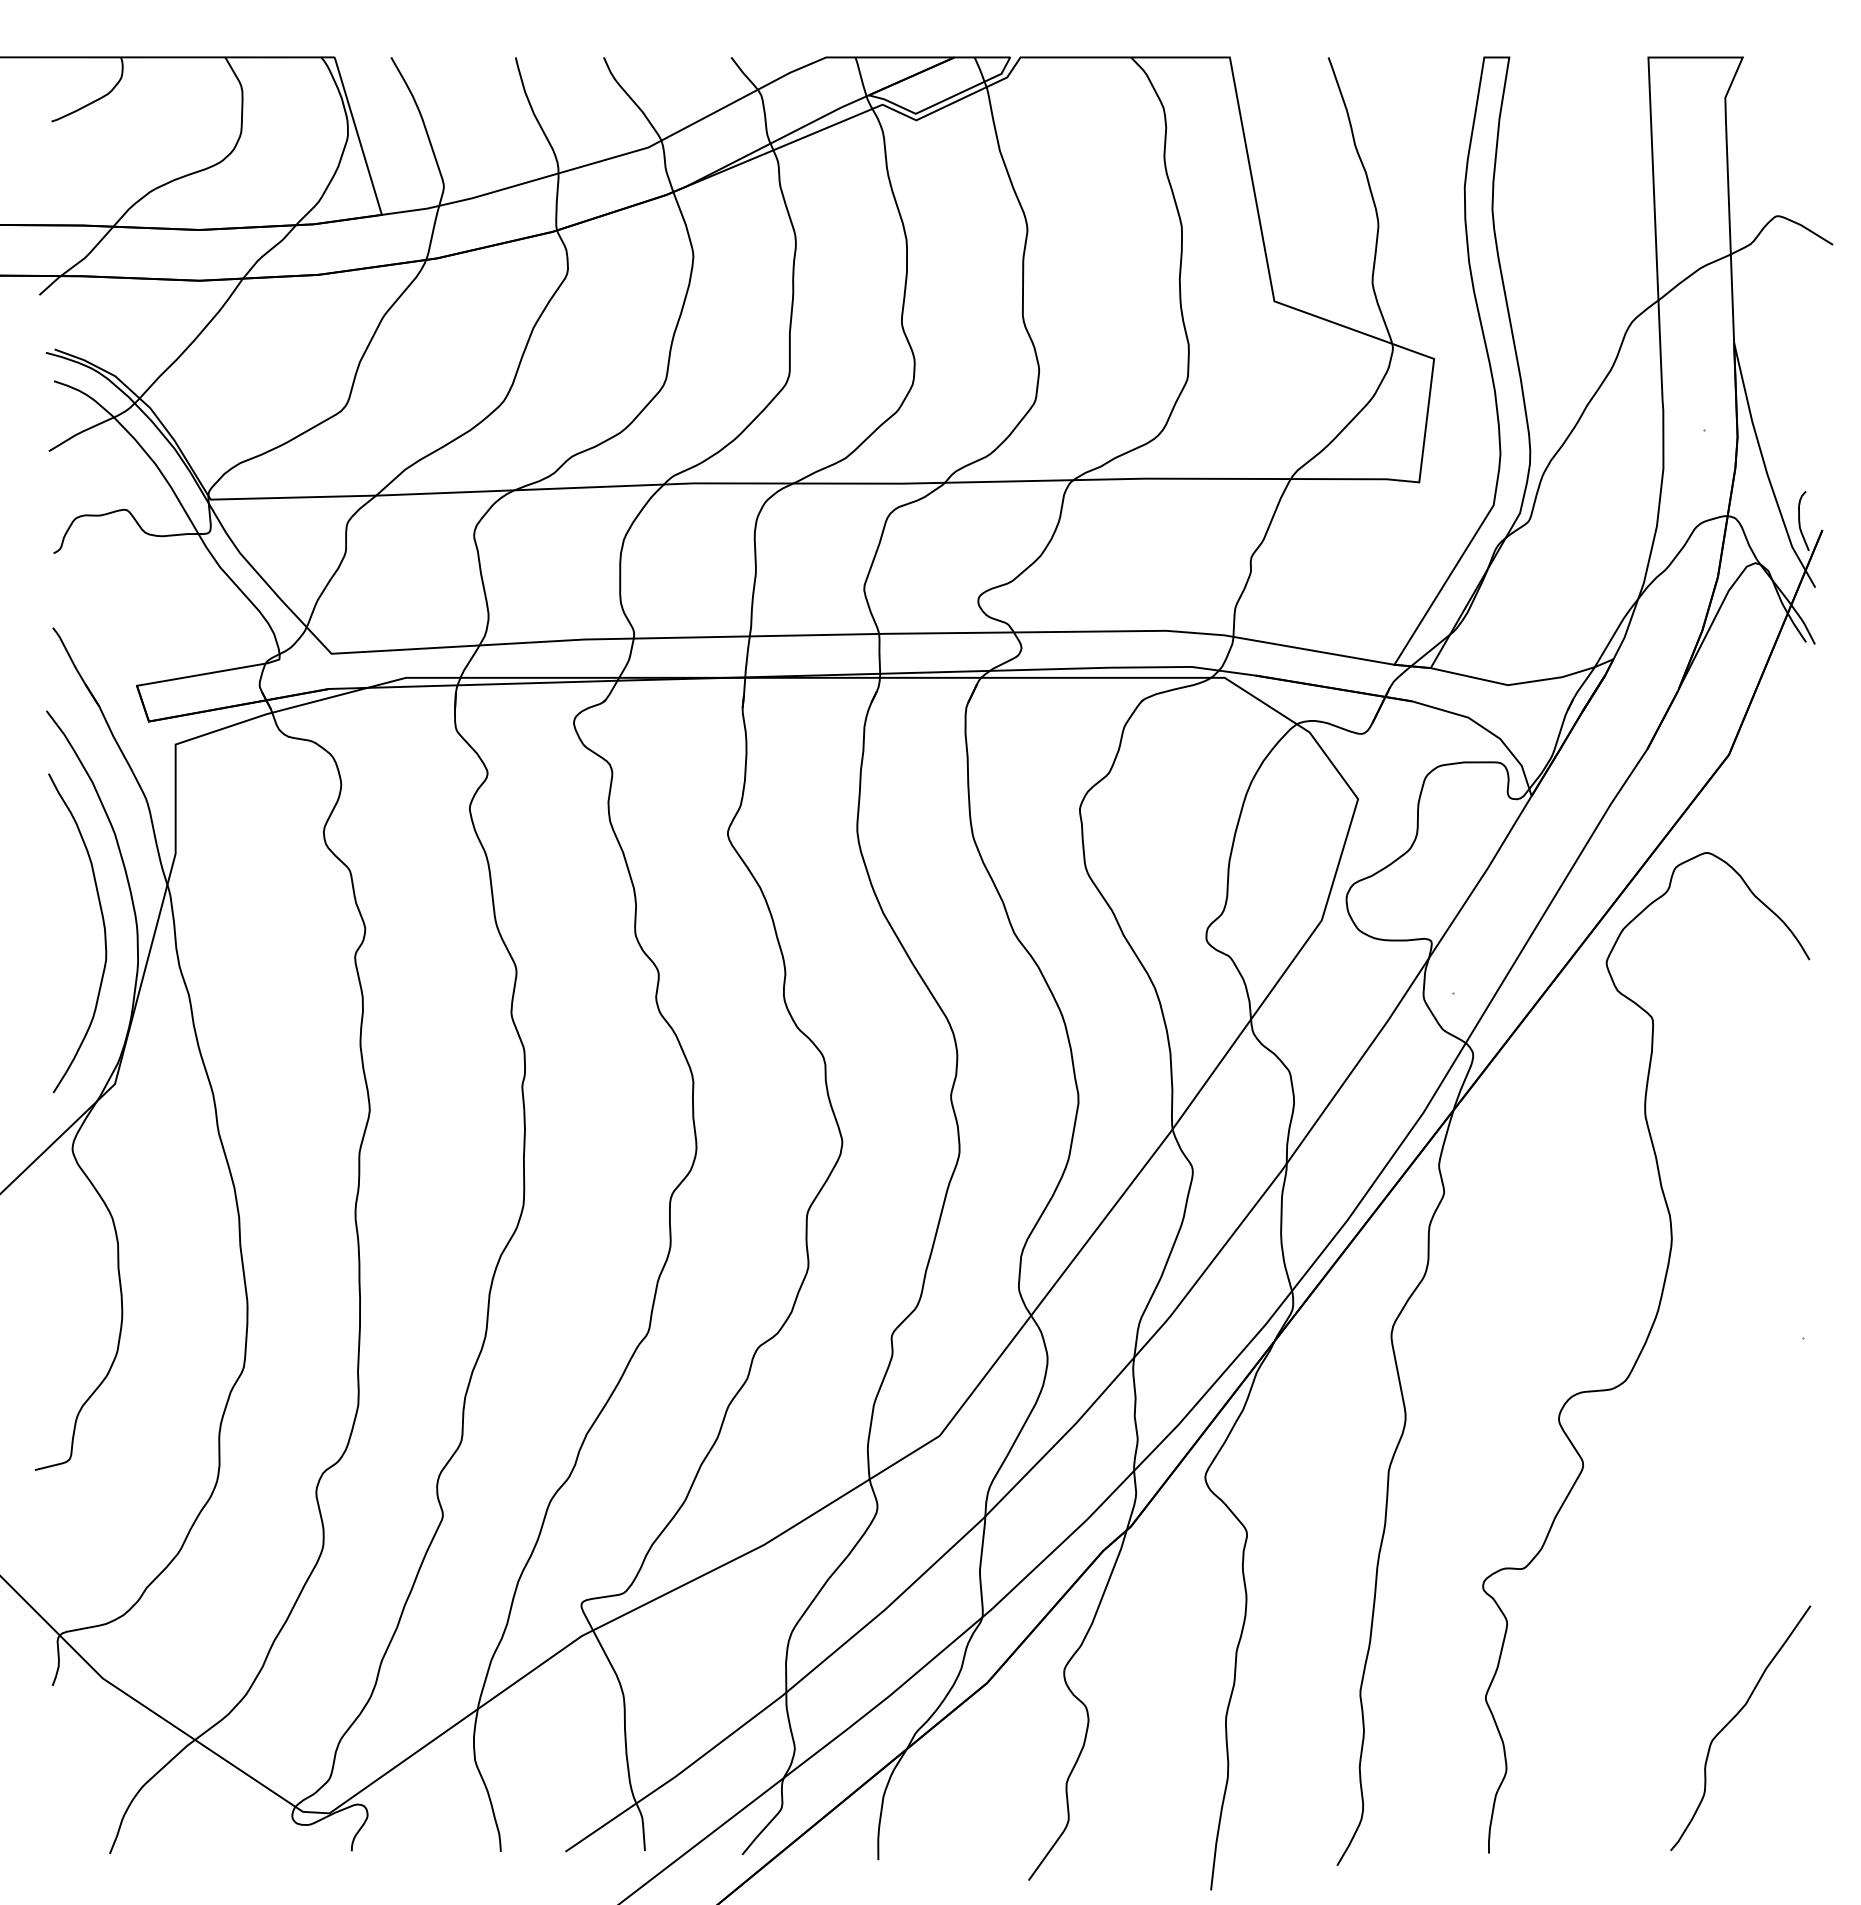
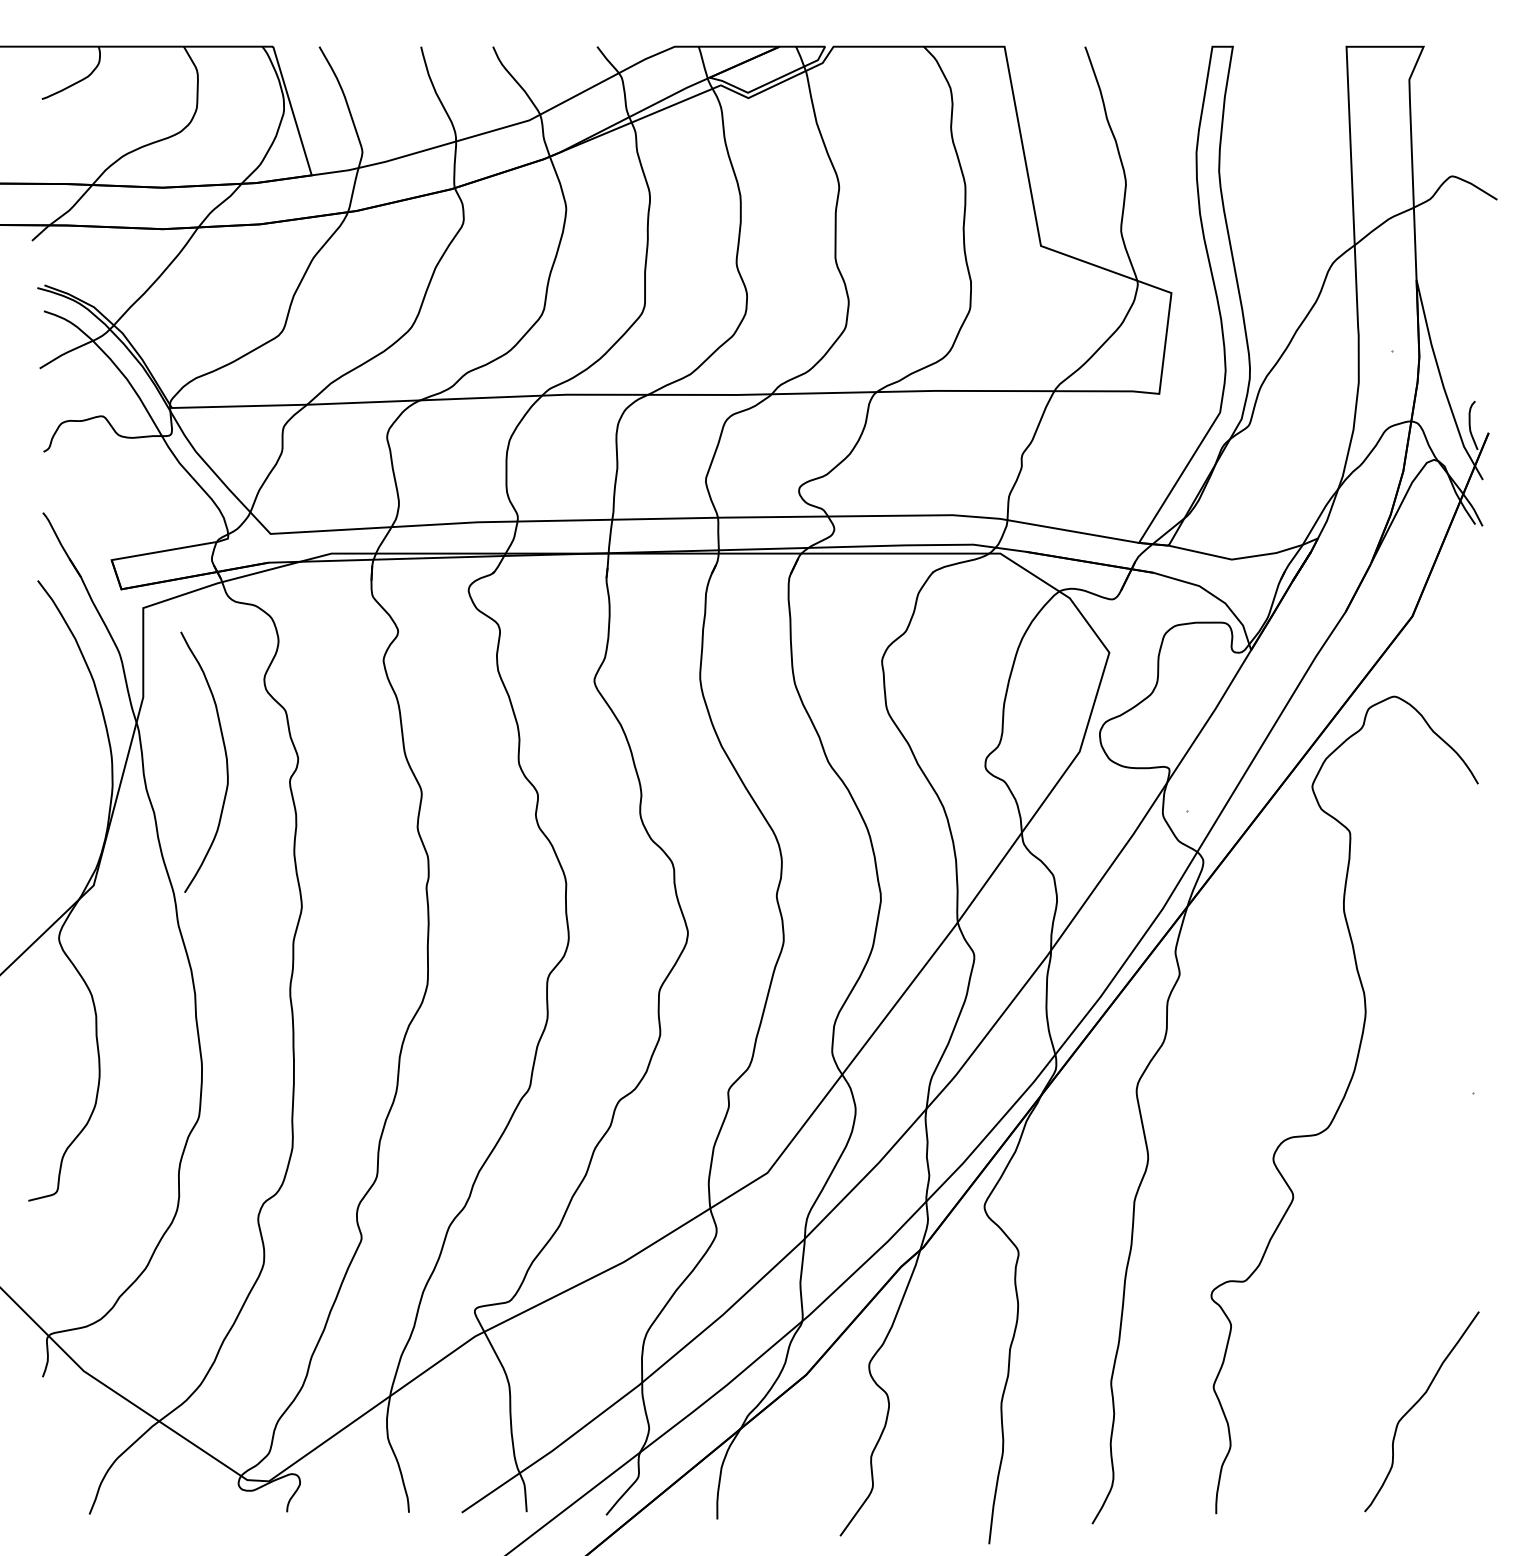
curve: (103, 928) -> (225, 758), moved

